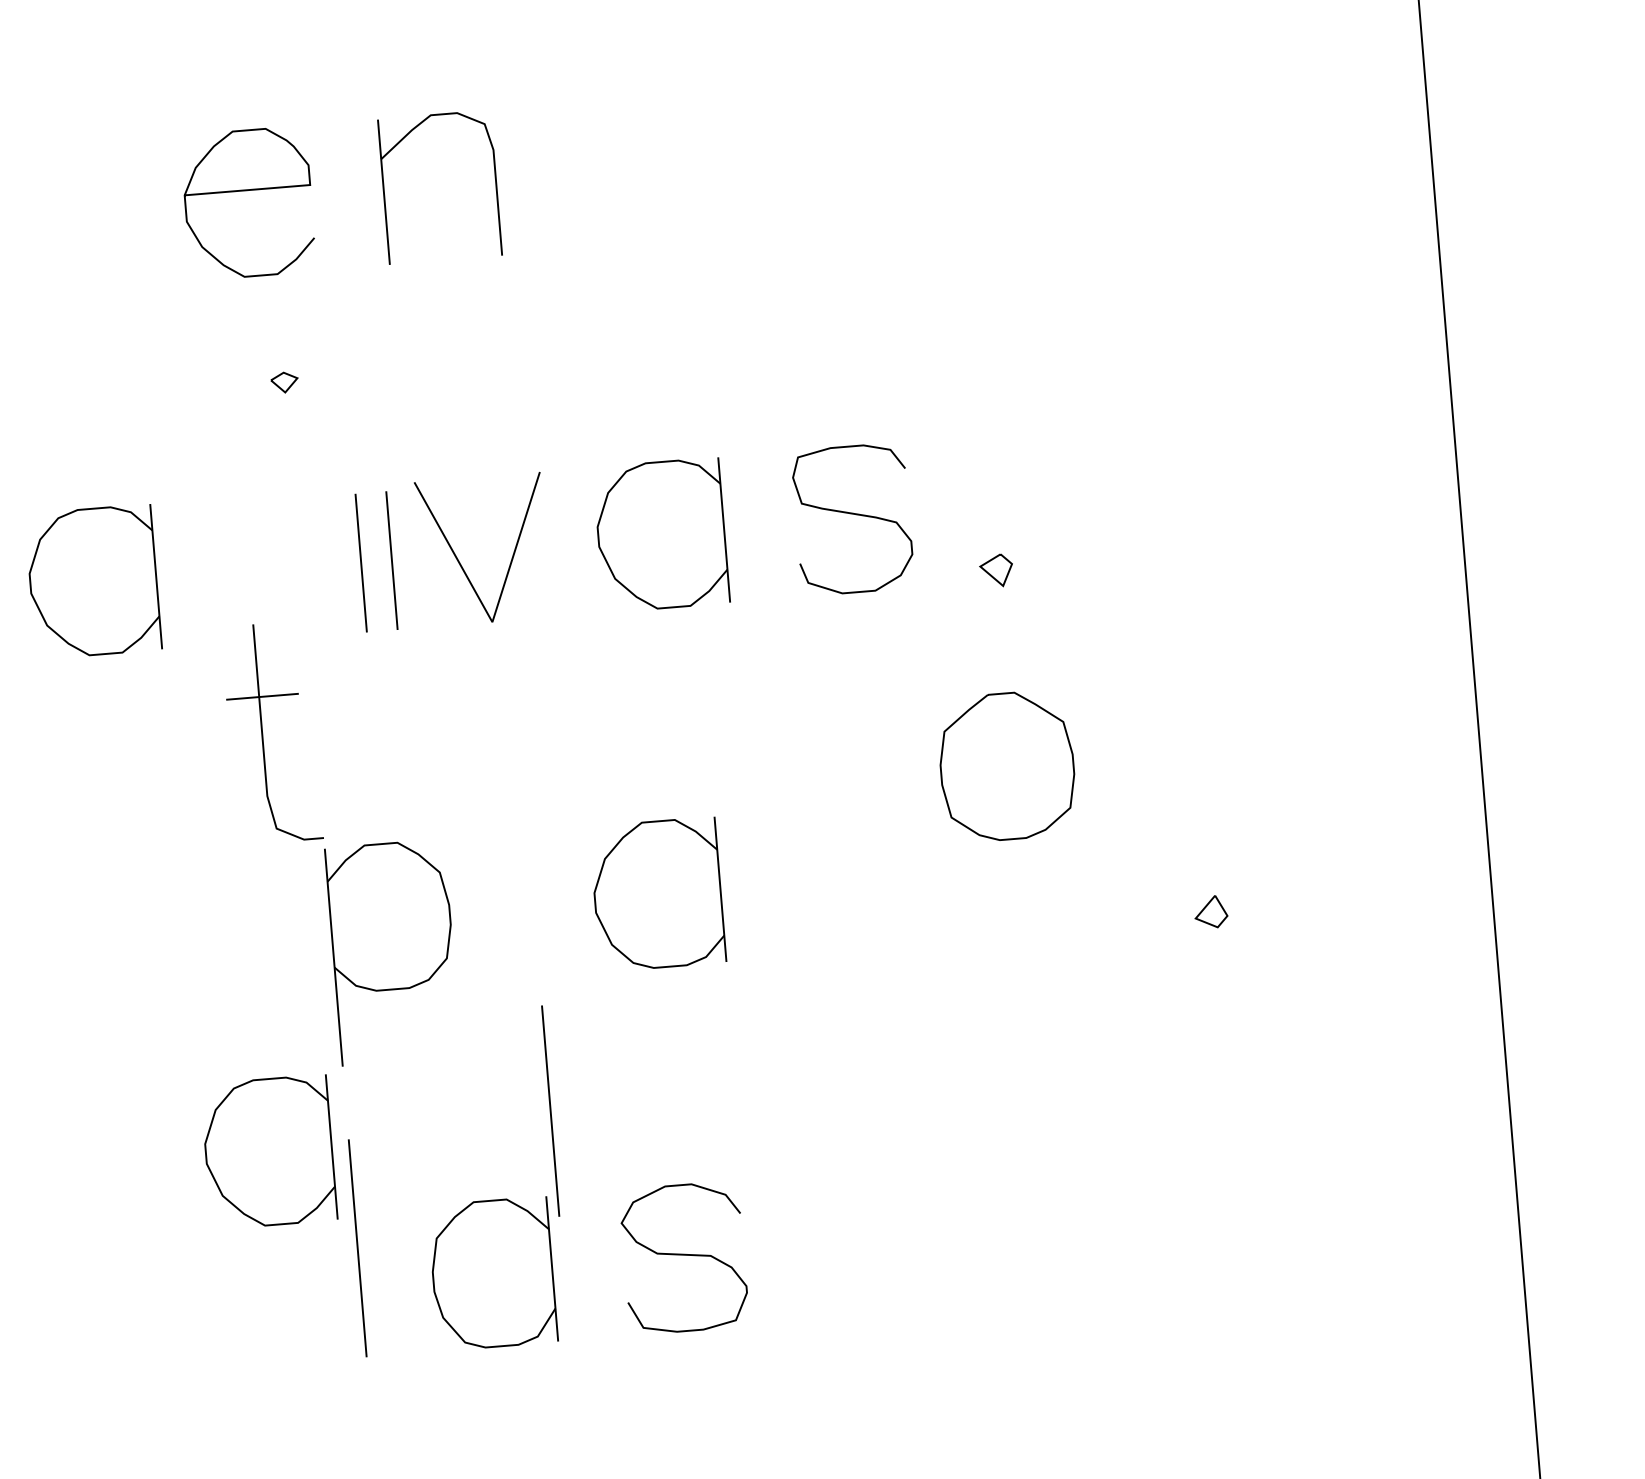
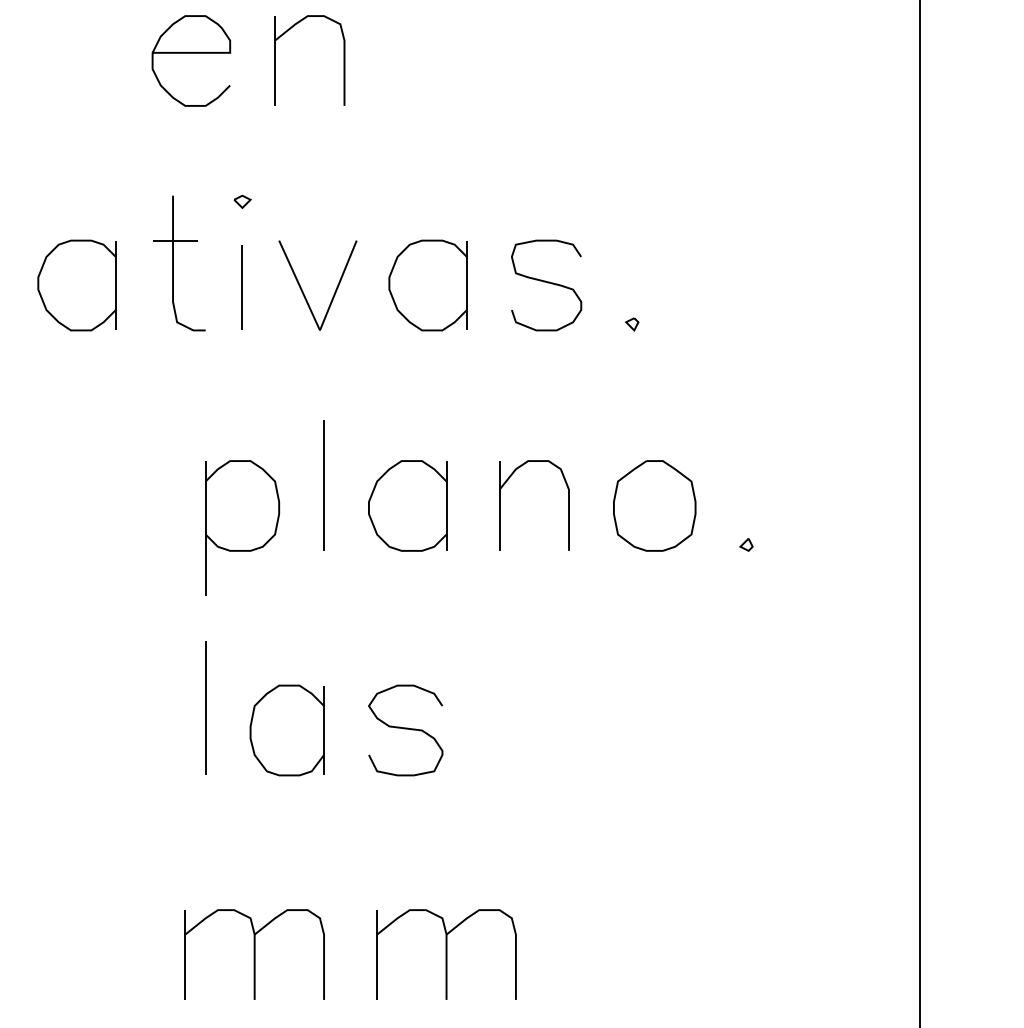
part: (284, 382) -> (242, 201), moved
line: (390, 560) -> (260, 287), removed
part: (997, 571) -> (632, 324), size x0.62
part: (272, 733) -> (179, 263), moved
part: (1006, 765) -> (654, 505), moved
part: (807, 881) -> (500, 505), added
part: (1210, 911) -> (746, 544), size x0.62
line: (549, 1111) -> (323, 485), moved
part: (268, 1152) -> (155, 644), removed

